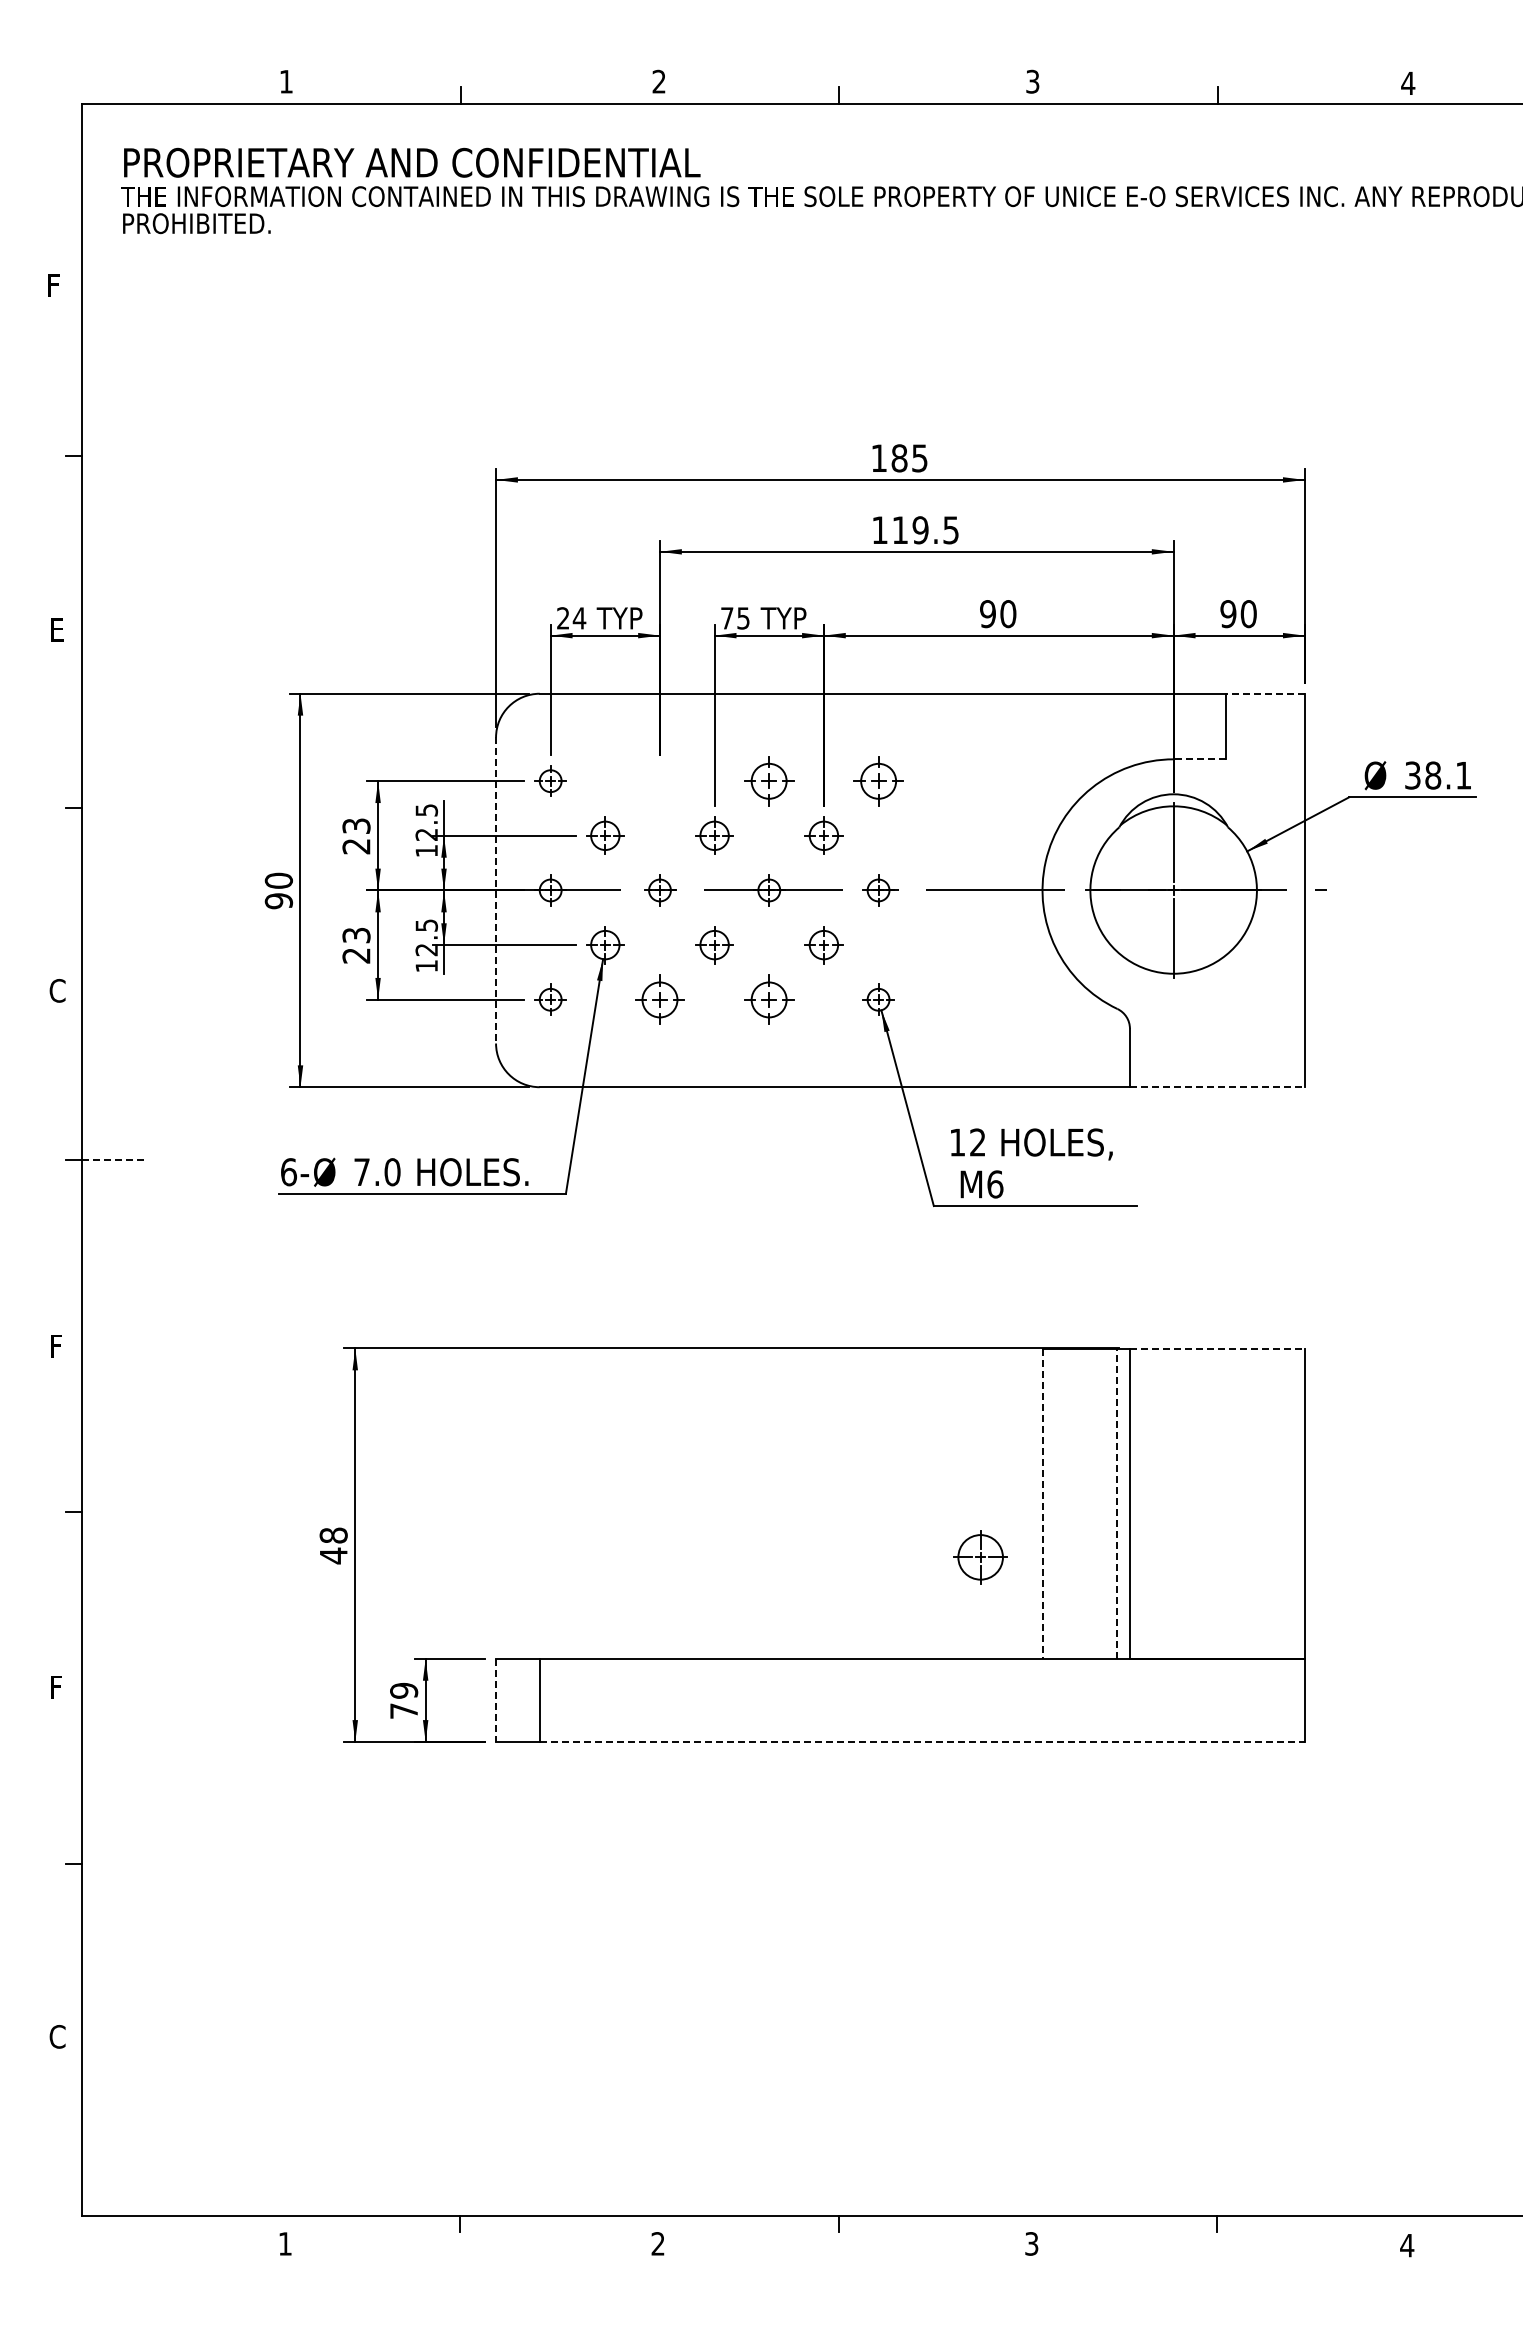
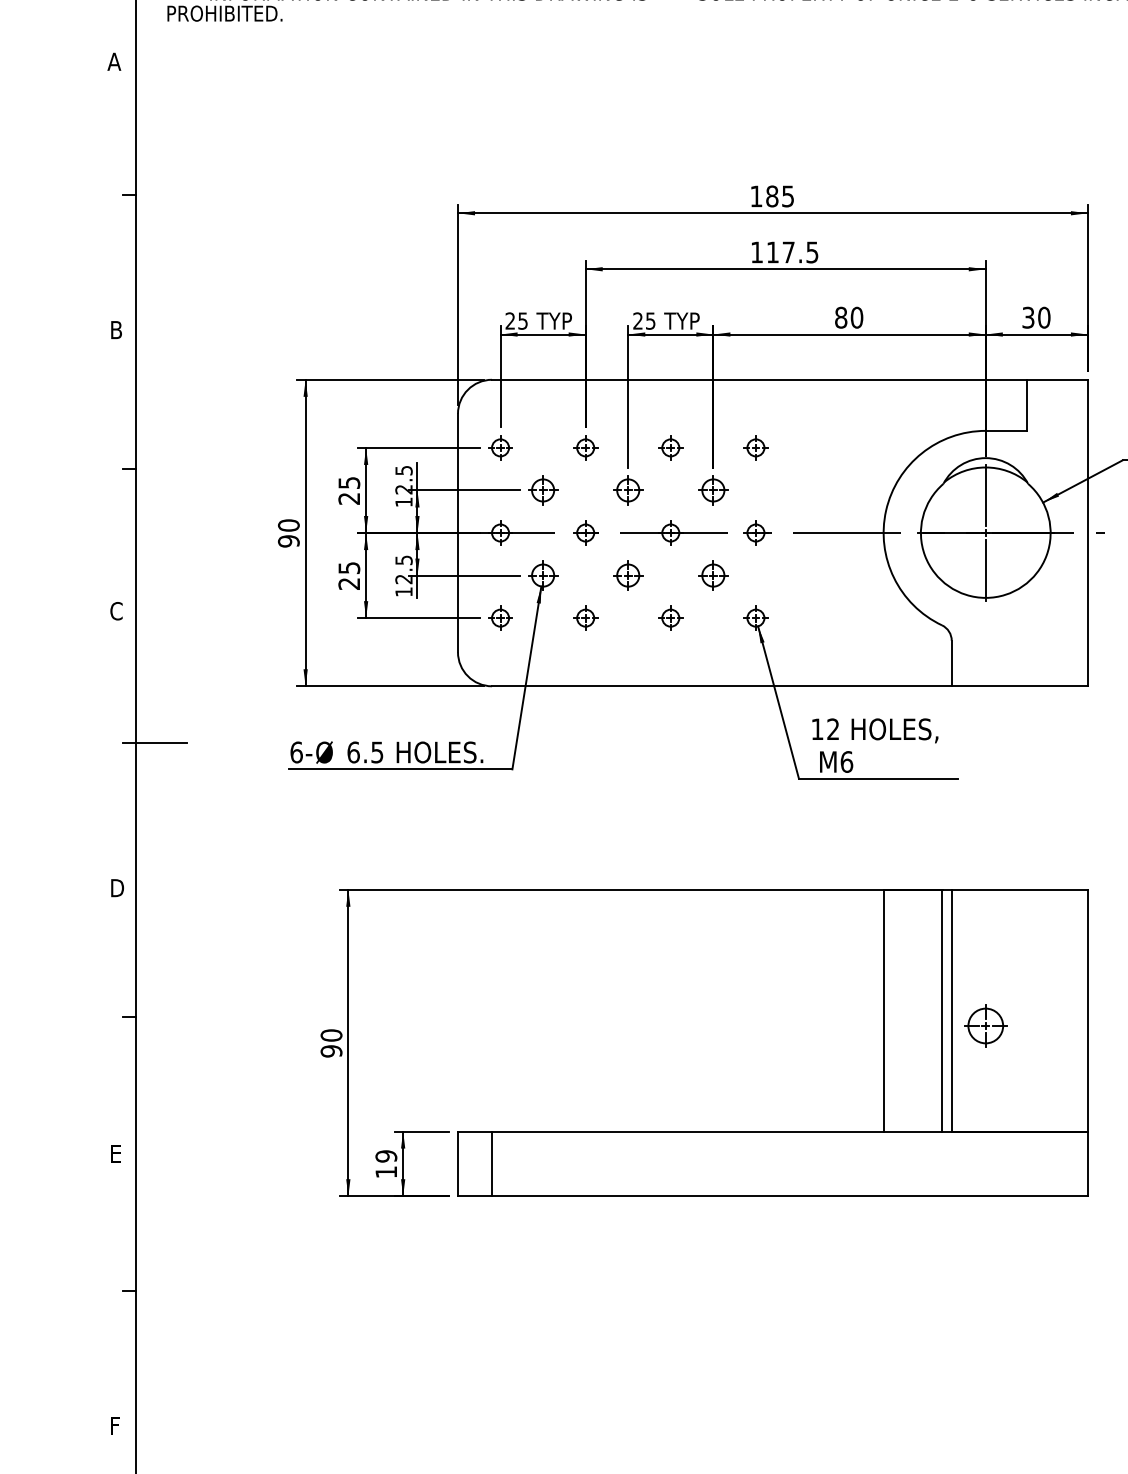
text: (54, 285) -> (114, 61), F -> A
text: (920, 530) -> (788, 252), 119.5 -> 117.5
text: (987, 614) -> (840, 318), 90 -> 80
text: (1228, 614) -> (1028, 318), 90 -> 30
text: (579, 618) -> (522, 321), 24 -> 25
text: (727, 618) -> (638, 321), 75 -> 25
text: (57, 629) -> (116, 329), E -> B
line: (1264, 693) -> (1056, 379), dashed -> solid
line: (1199, 759) -> (1005, 431), dashed -> solid
part: (659, 780) -> (585, 447), added
part: (769, 780) -> (670, 447), size x0.62
part: (878, 780) -> (755, 447), size x0.62
text: (356, 825) -> (349, 482), 23 -> 25
line: (496, 890) -> (458, 533), dashed -> solid
text: (355, 935) -> (348, 568), 23 -> 25
part: (659, 999) -> (585, 617), size x0.62
part: (769, 999) -> (670, 617), size x0.62
line: (1217, 1087) -> (1019, 686), dashed -> solid
line: (114, 1159) -> (160, 742), dashed -> solid
text: (377, 1172) -> (365, 752), 7.0 -> 6.5
text: (58, 1345) -> (117, 887), F -> D
line: (1217, 1348) -> (1019, 889), dashed -> solid
line: (1117, 1503) -> (942, 1010), dashed -> solid
line: (1042, 1504) -> (883, 1011), dashed -> solid
text: (333, 1545) -> (331, 1043), 48 -> 90
part: (980, 1557) -> (985, 1026), moved
text: (58, 1687) -> (117, 1153), F -> E
line: (496, 1700) -> (458, 1163), dashed -> solid
text: (403, 1710) -> (385, 1171), 79 -> 19
line: (922, 1741) -> (790, 1195), dashed -> solid
text: (57, 2036) -> (116, 1425), C -> F

